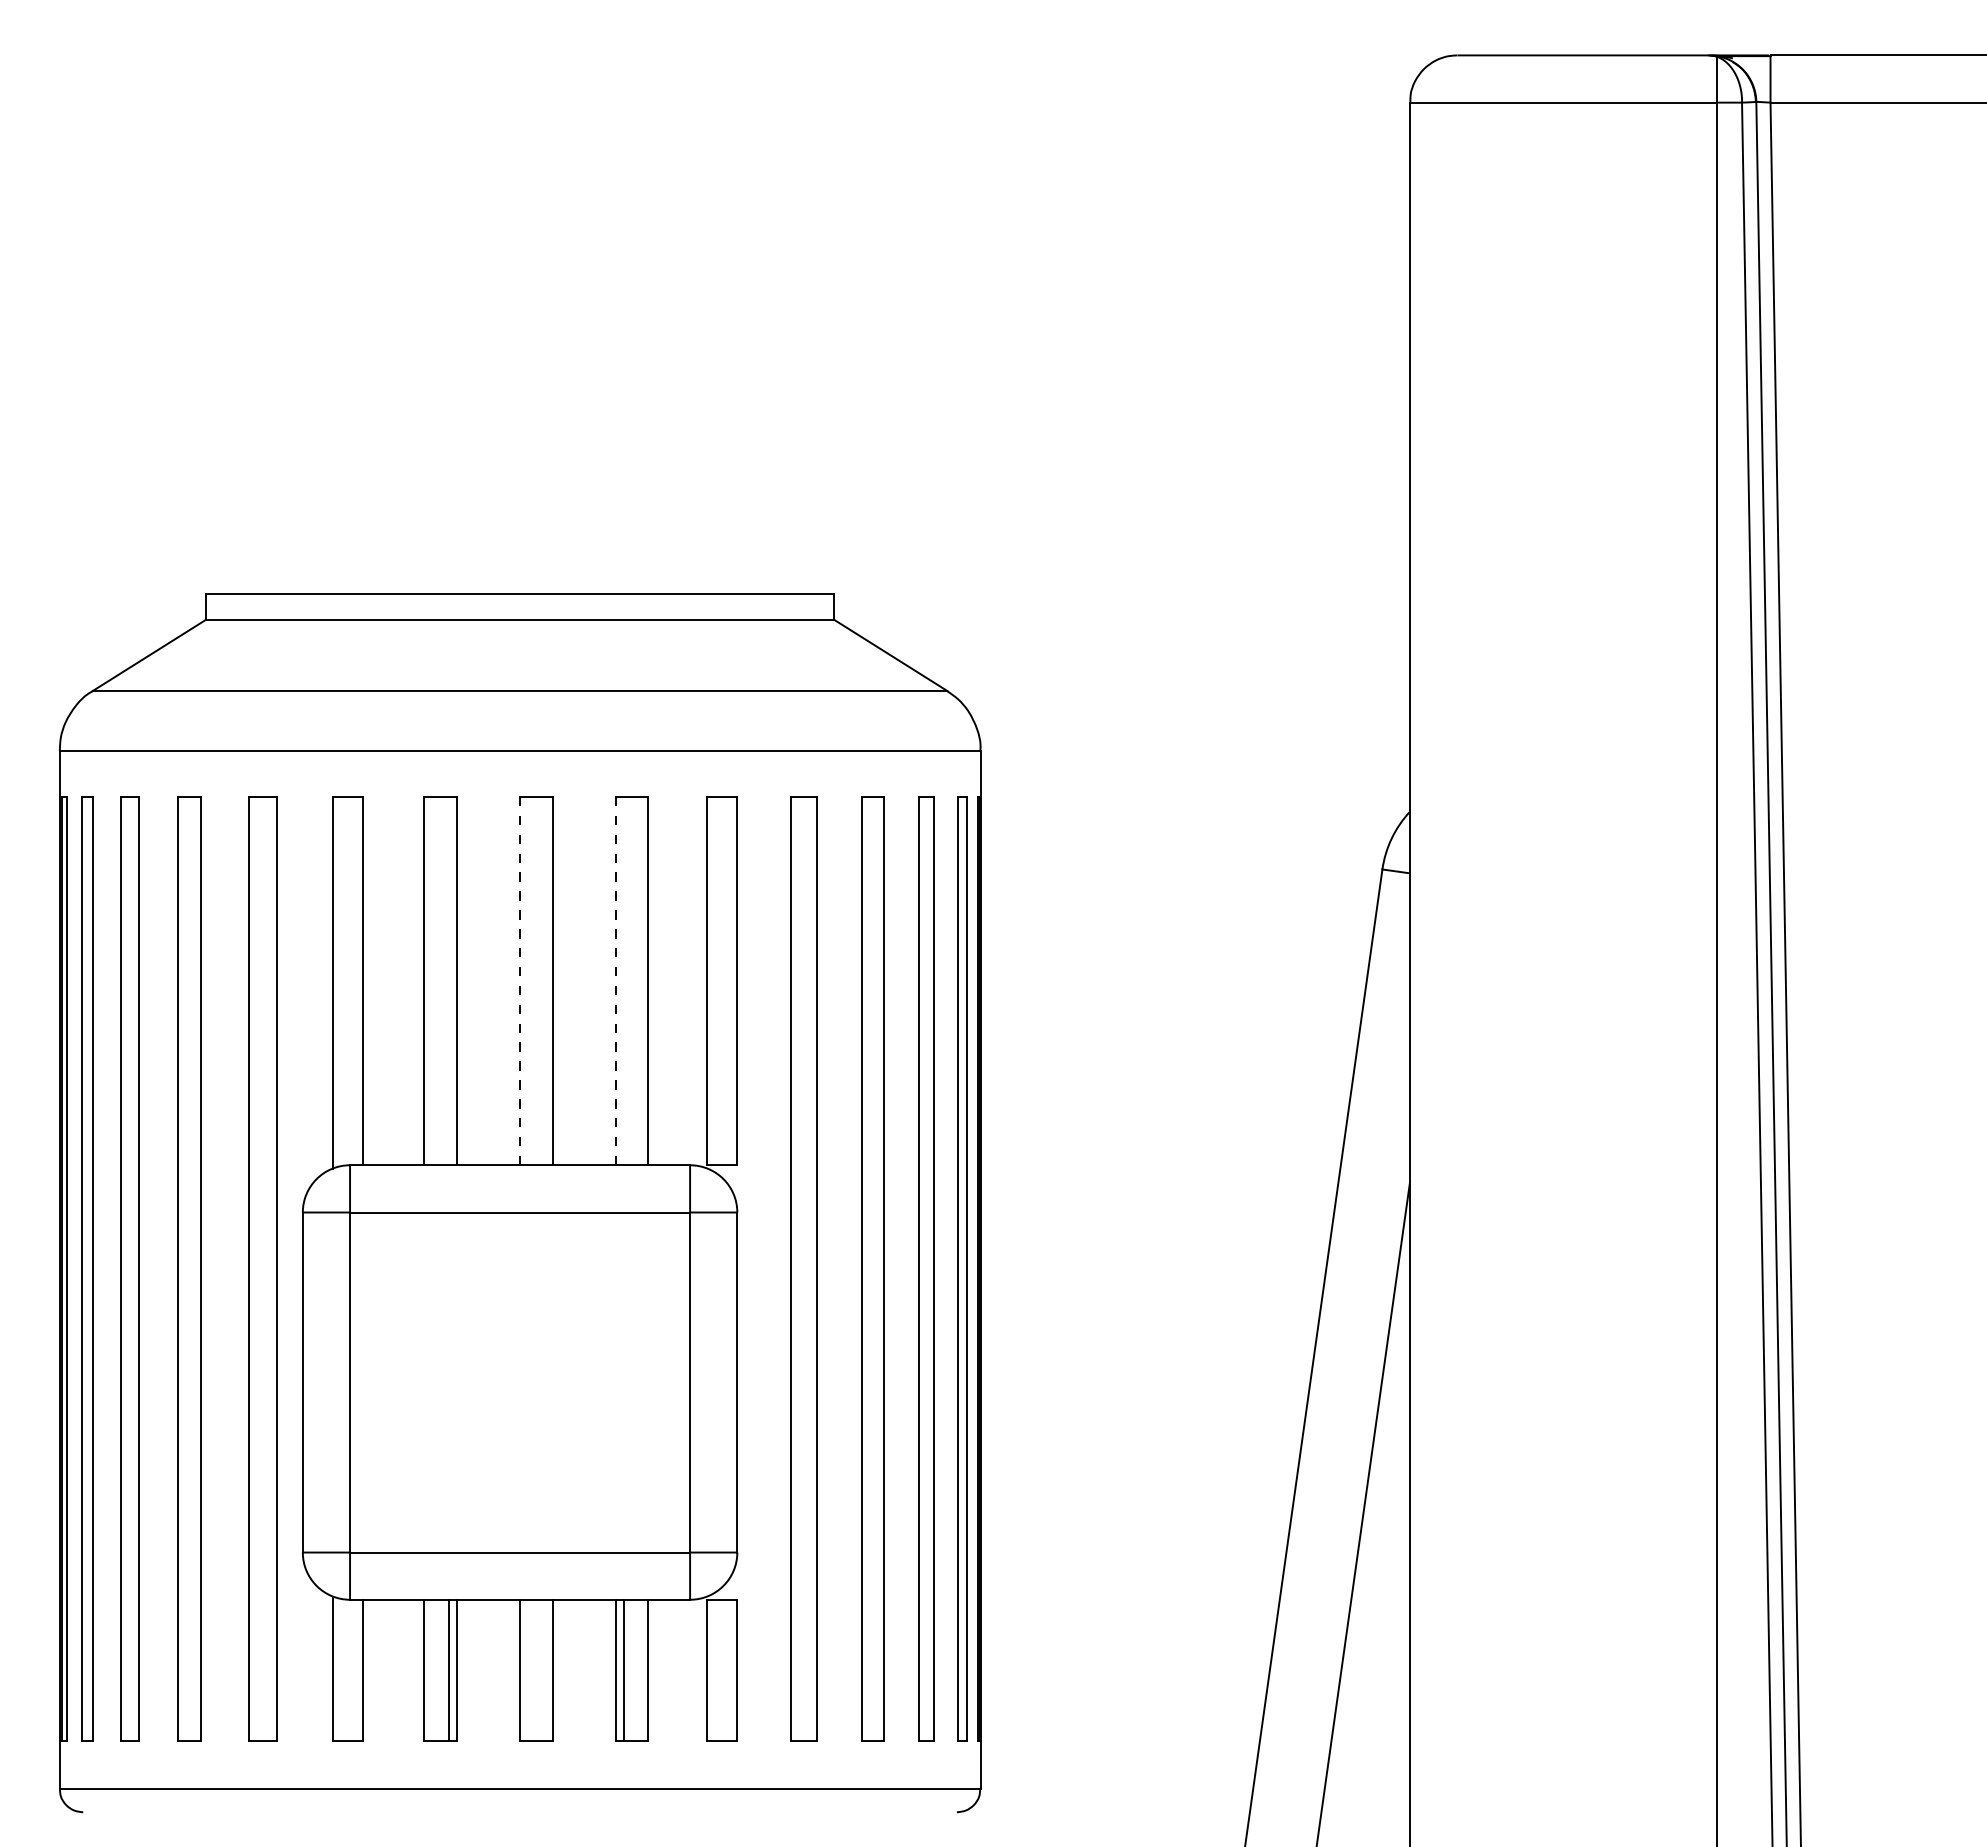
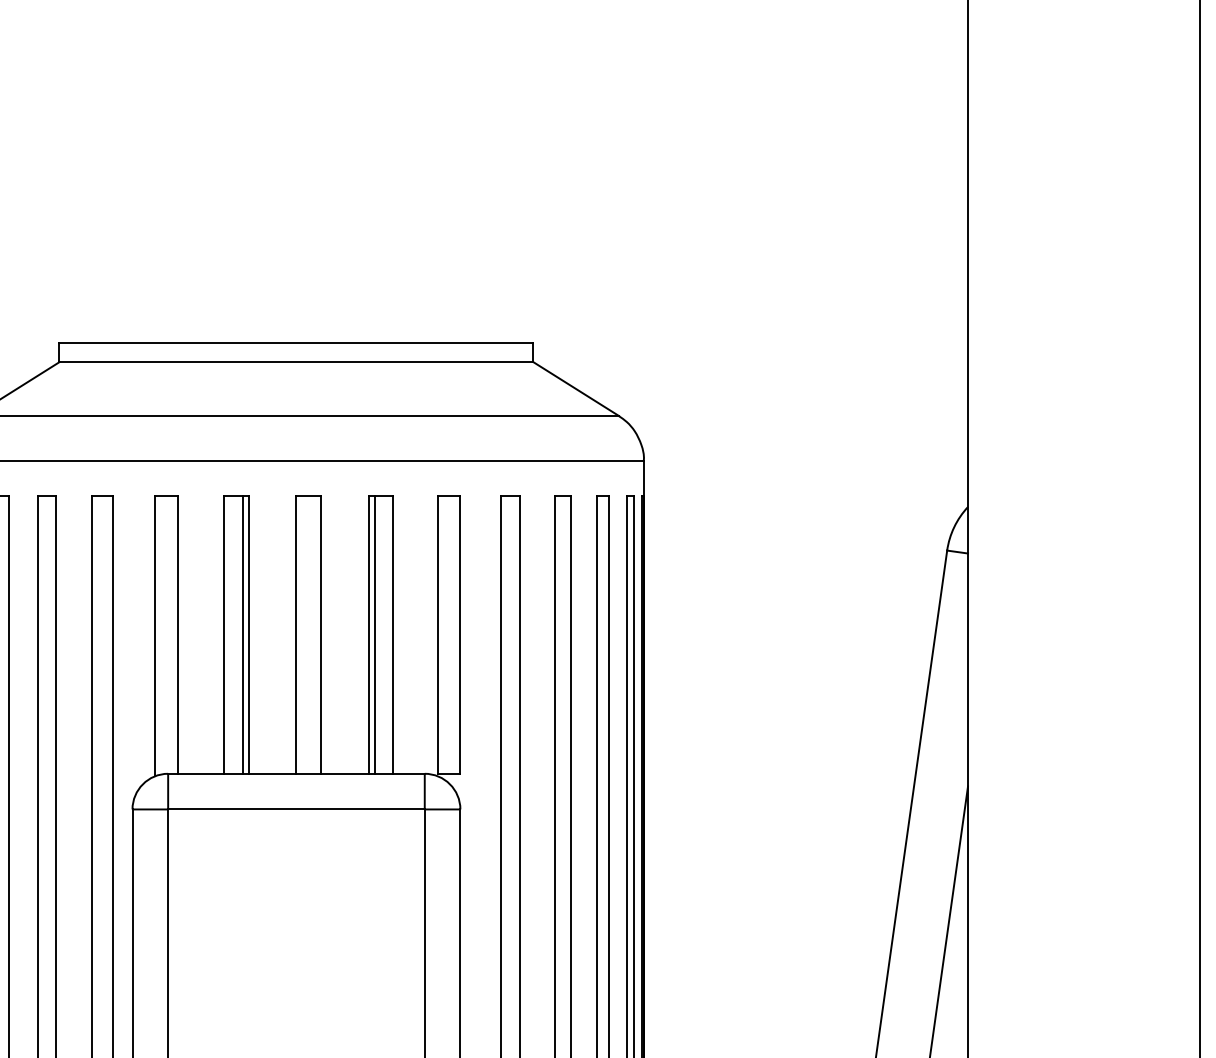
line: (448, 980) -> (242, 634), added
line: (623, 980) -> (374, 634), added
line: (520, 981) -> (296, 635), dashed -> solid
line: (615, 981) -> (368, 635), dashed -> solid

